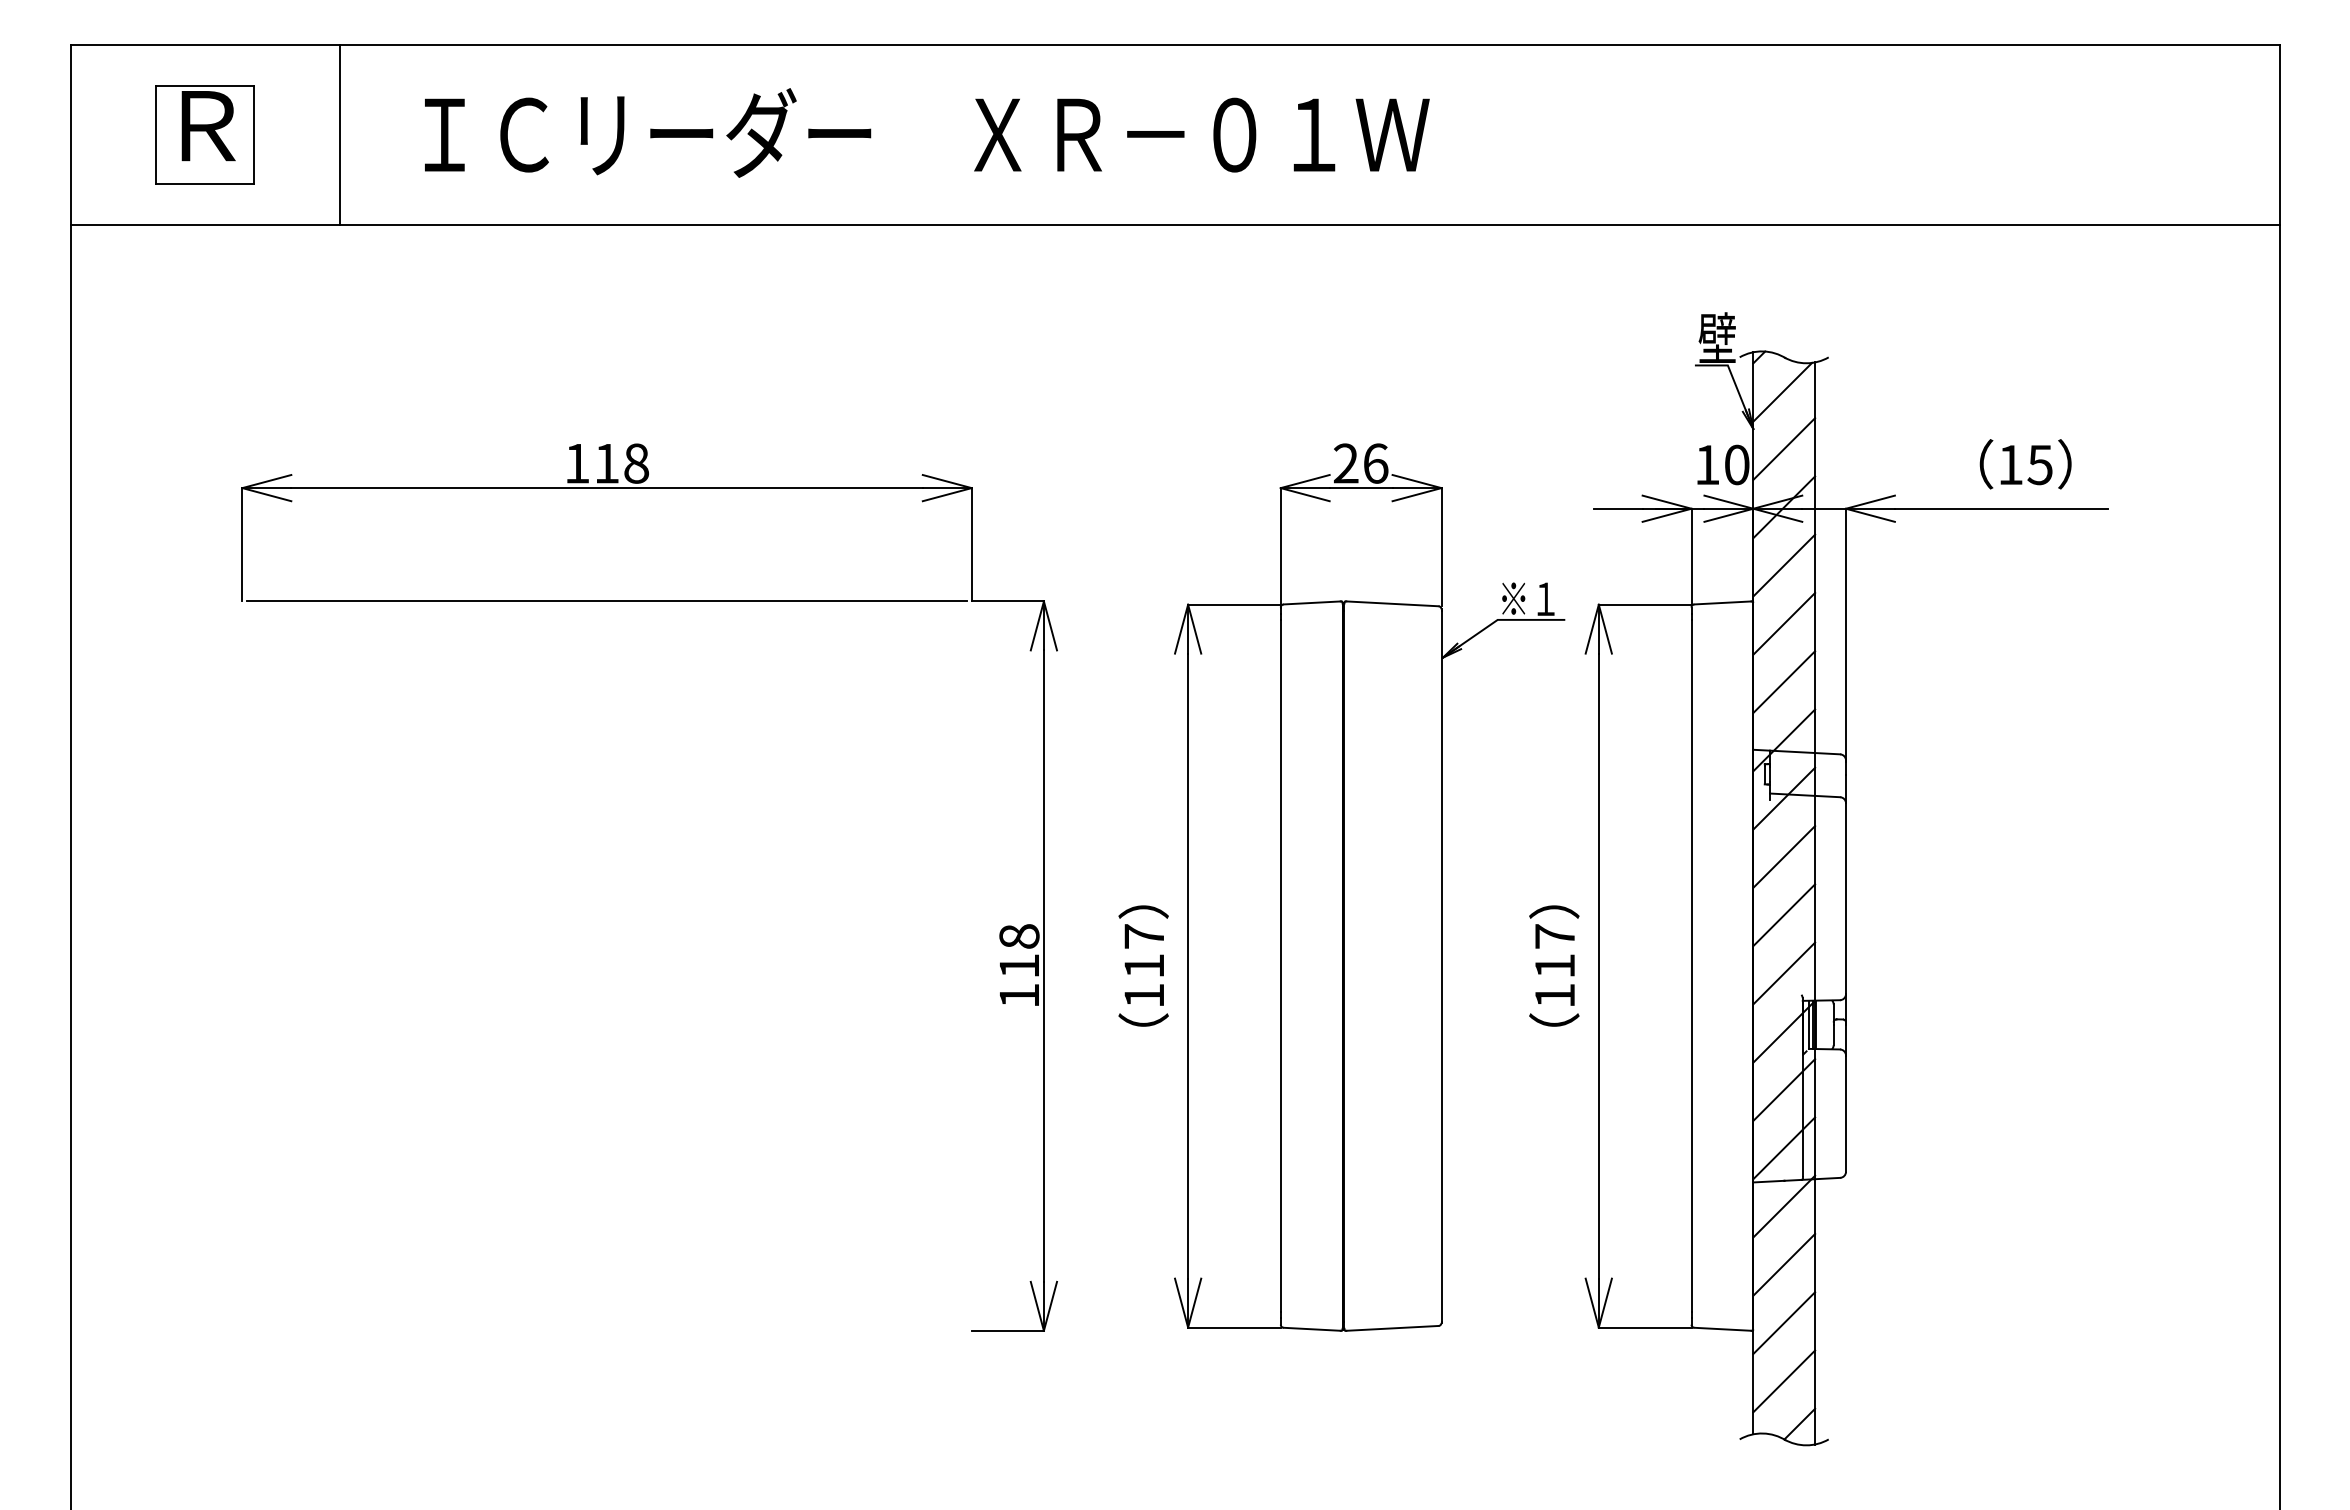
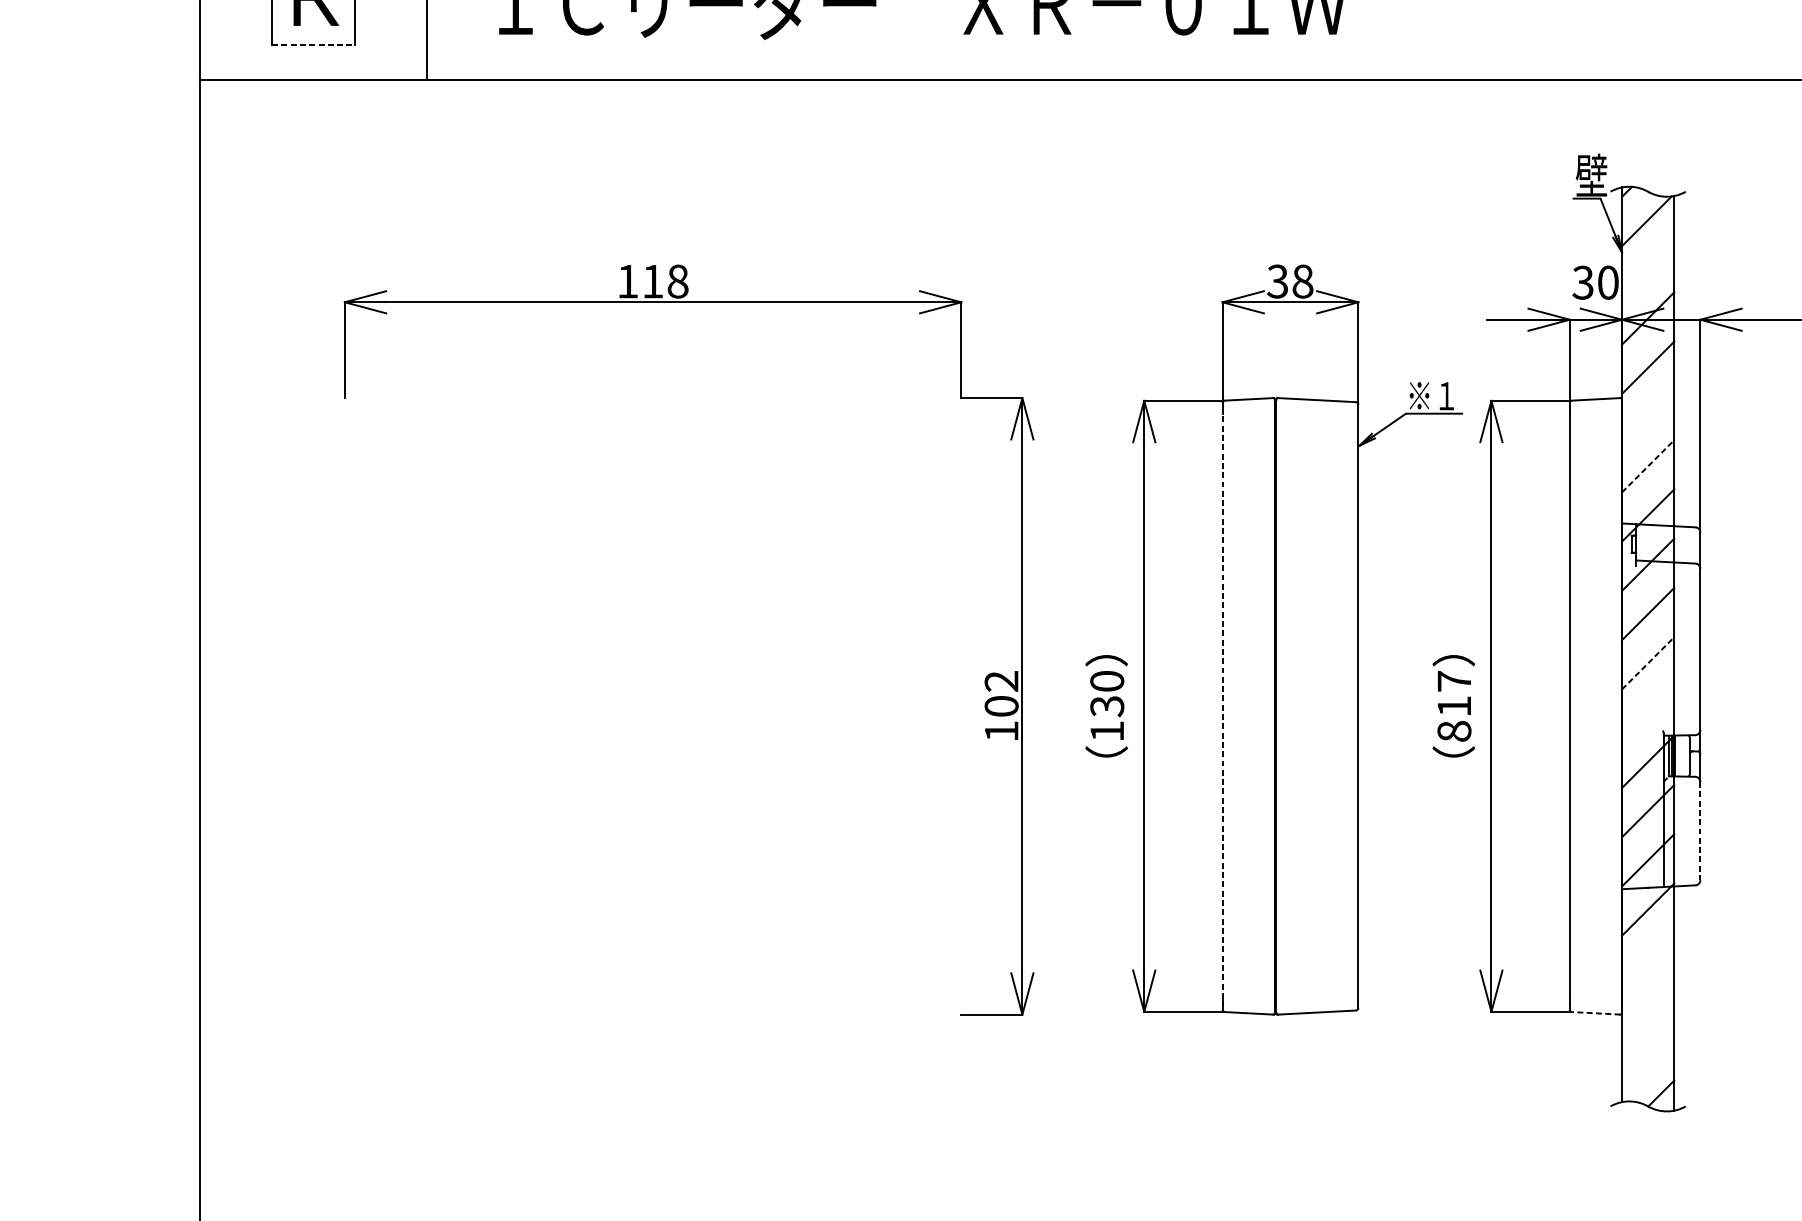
line: (205, 184) -> (313, 45), solid -> dashed
line: (1784, 448) -> (1648, 268), removed
text: (1360, 463) -> (1289, 281), 26 -> 38
text: (1706, 464) -> (1582, 282), 10 -> 30
line: (607, 601) -> (653, 398), removed
line: (1784, 623) -> (1648, 416), removed
line: (1784, 682) -> (1648, 466), solid -> dashed
line: (1784, 915) -> (1648, 663), solid -> dashed
text: (1019, 951) -> (1001, 693), 118 -> 102
text: (1144, 951) -> (1107, 693), 117 -> 130
line: (1280, 965) -> (1222, 705), solid -> dashed
line: (1784, 973) -> (1648, 712), removed
text: (1555, 995) -> (1454, 731), 117 -> 817
line: (1846, 1114) -> (1700, 831), solid -> dashed
line: (1784, 1264) -> (1648, 958), removed
line: (1784, 1323) -> (1648, 1008), removed
line: (1722, 1329) -> (1595, 1013), solid -> dashed
line: (1784, 1381) -> (1648, 1057), removed

